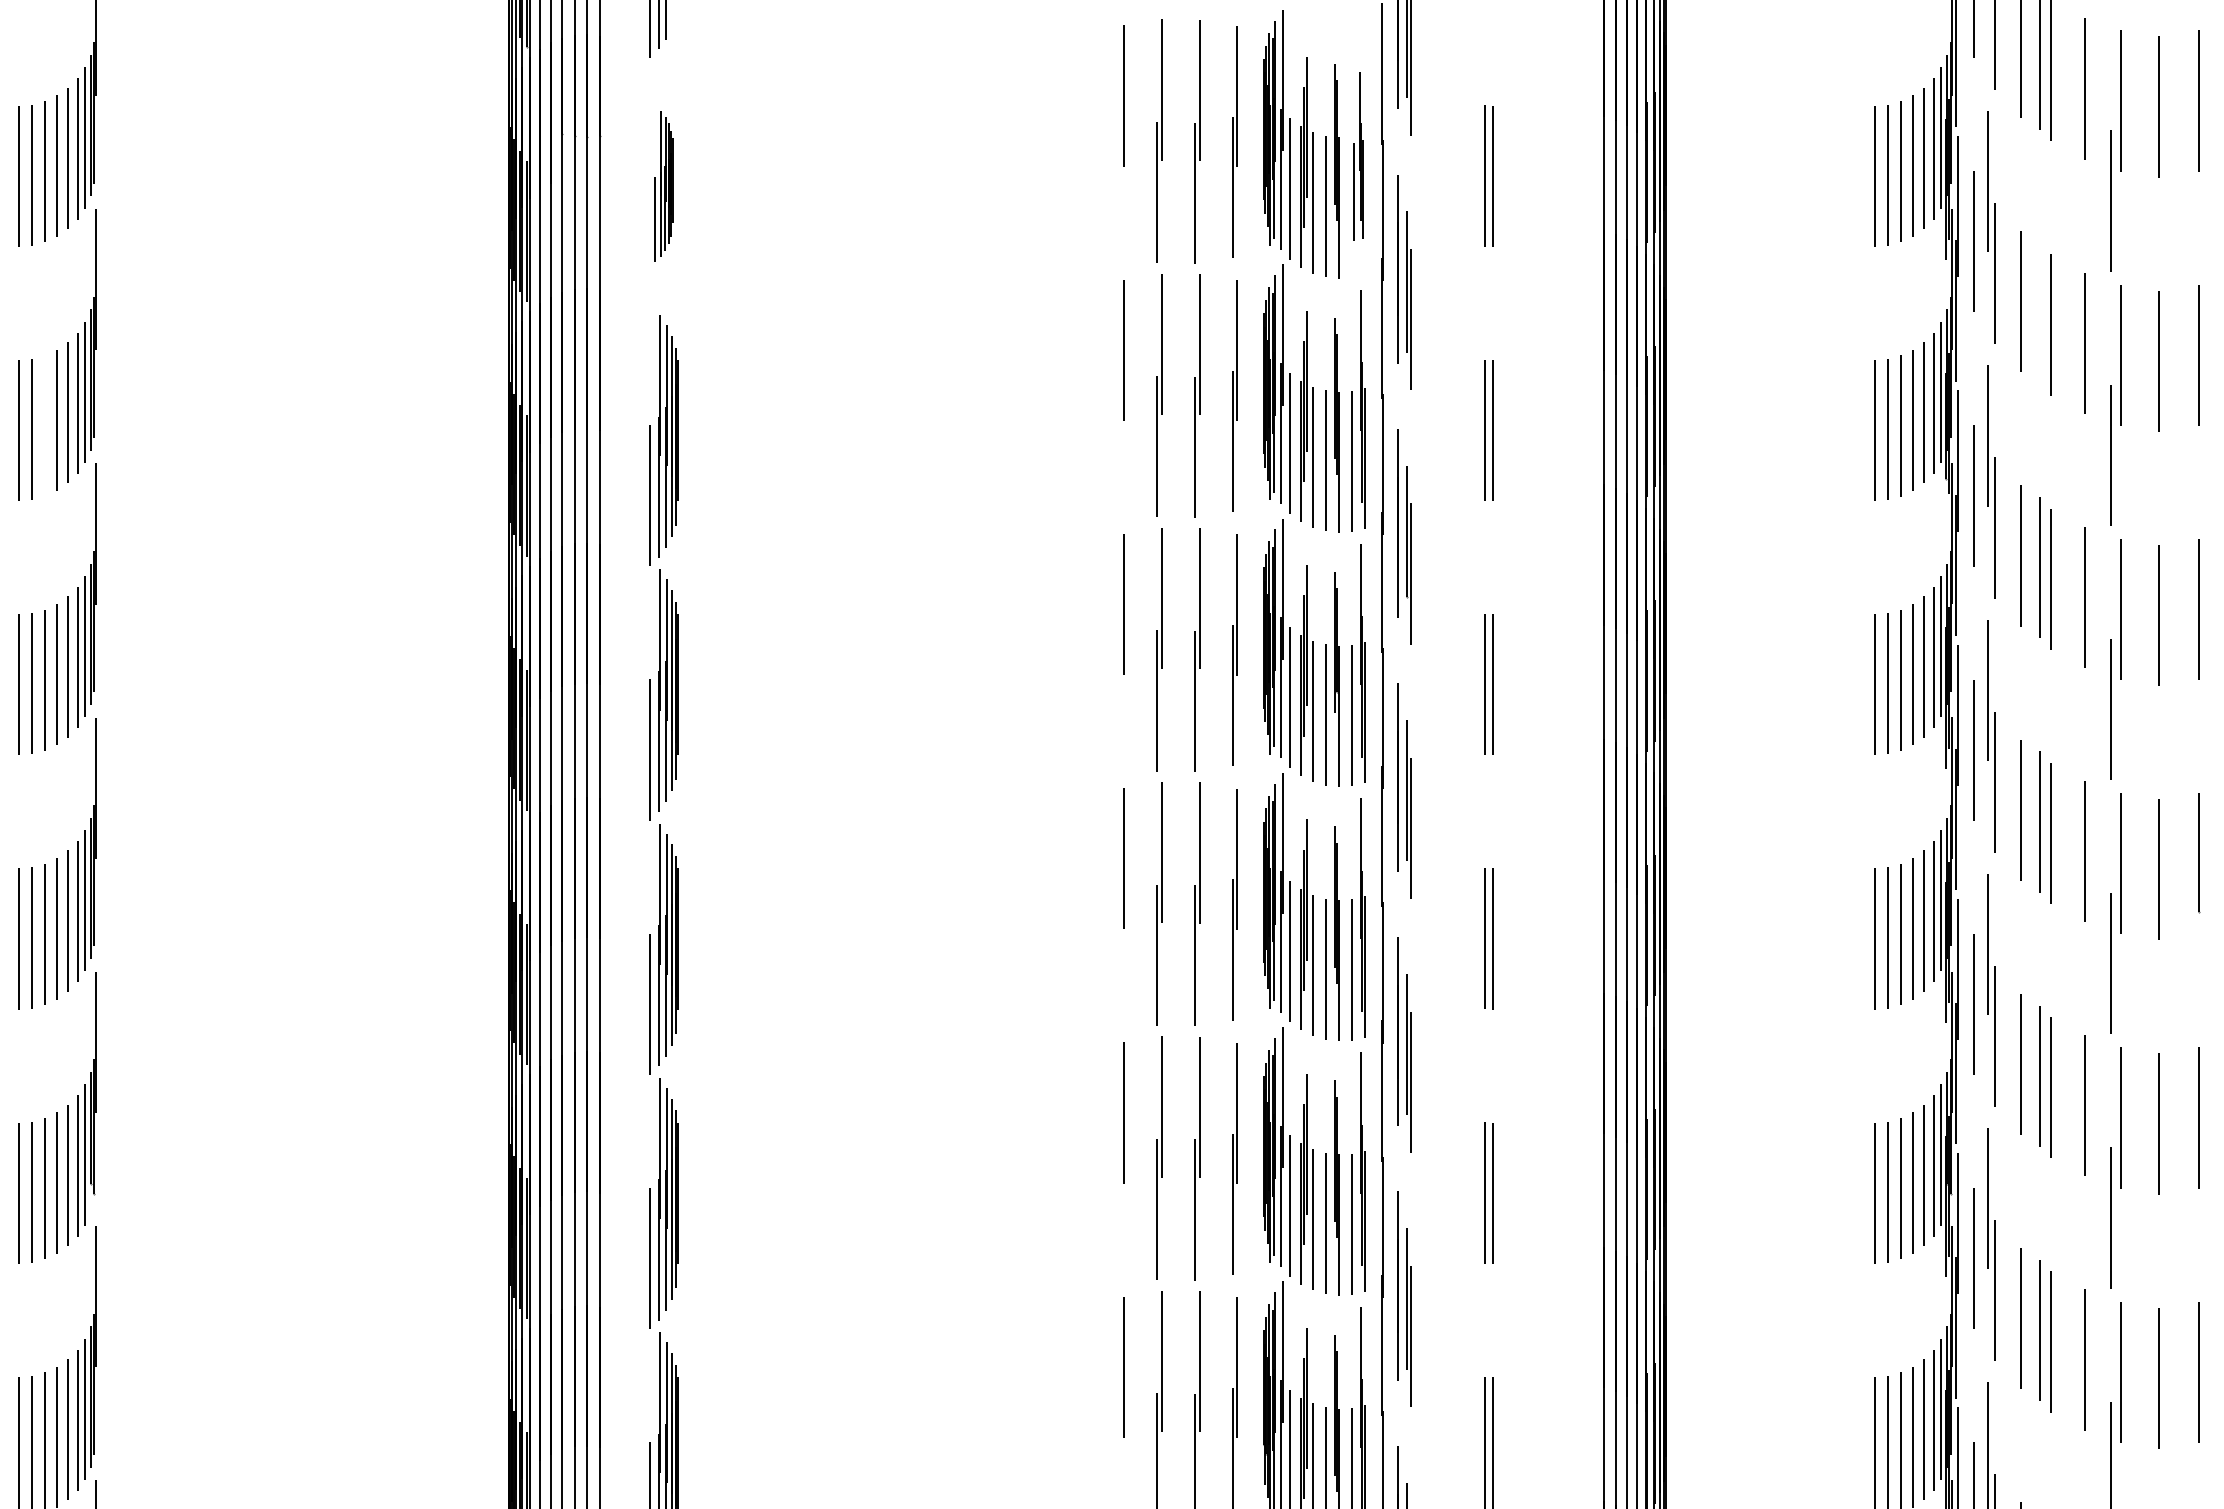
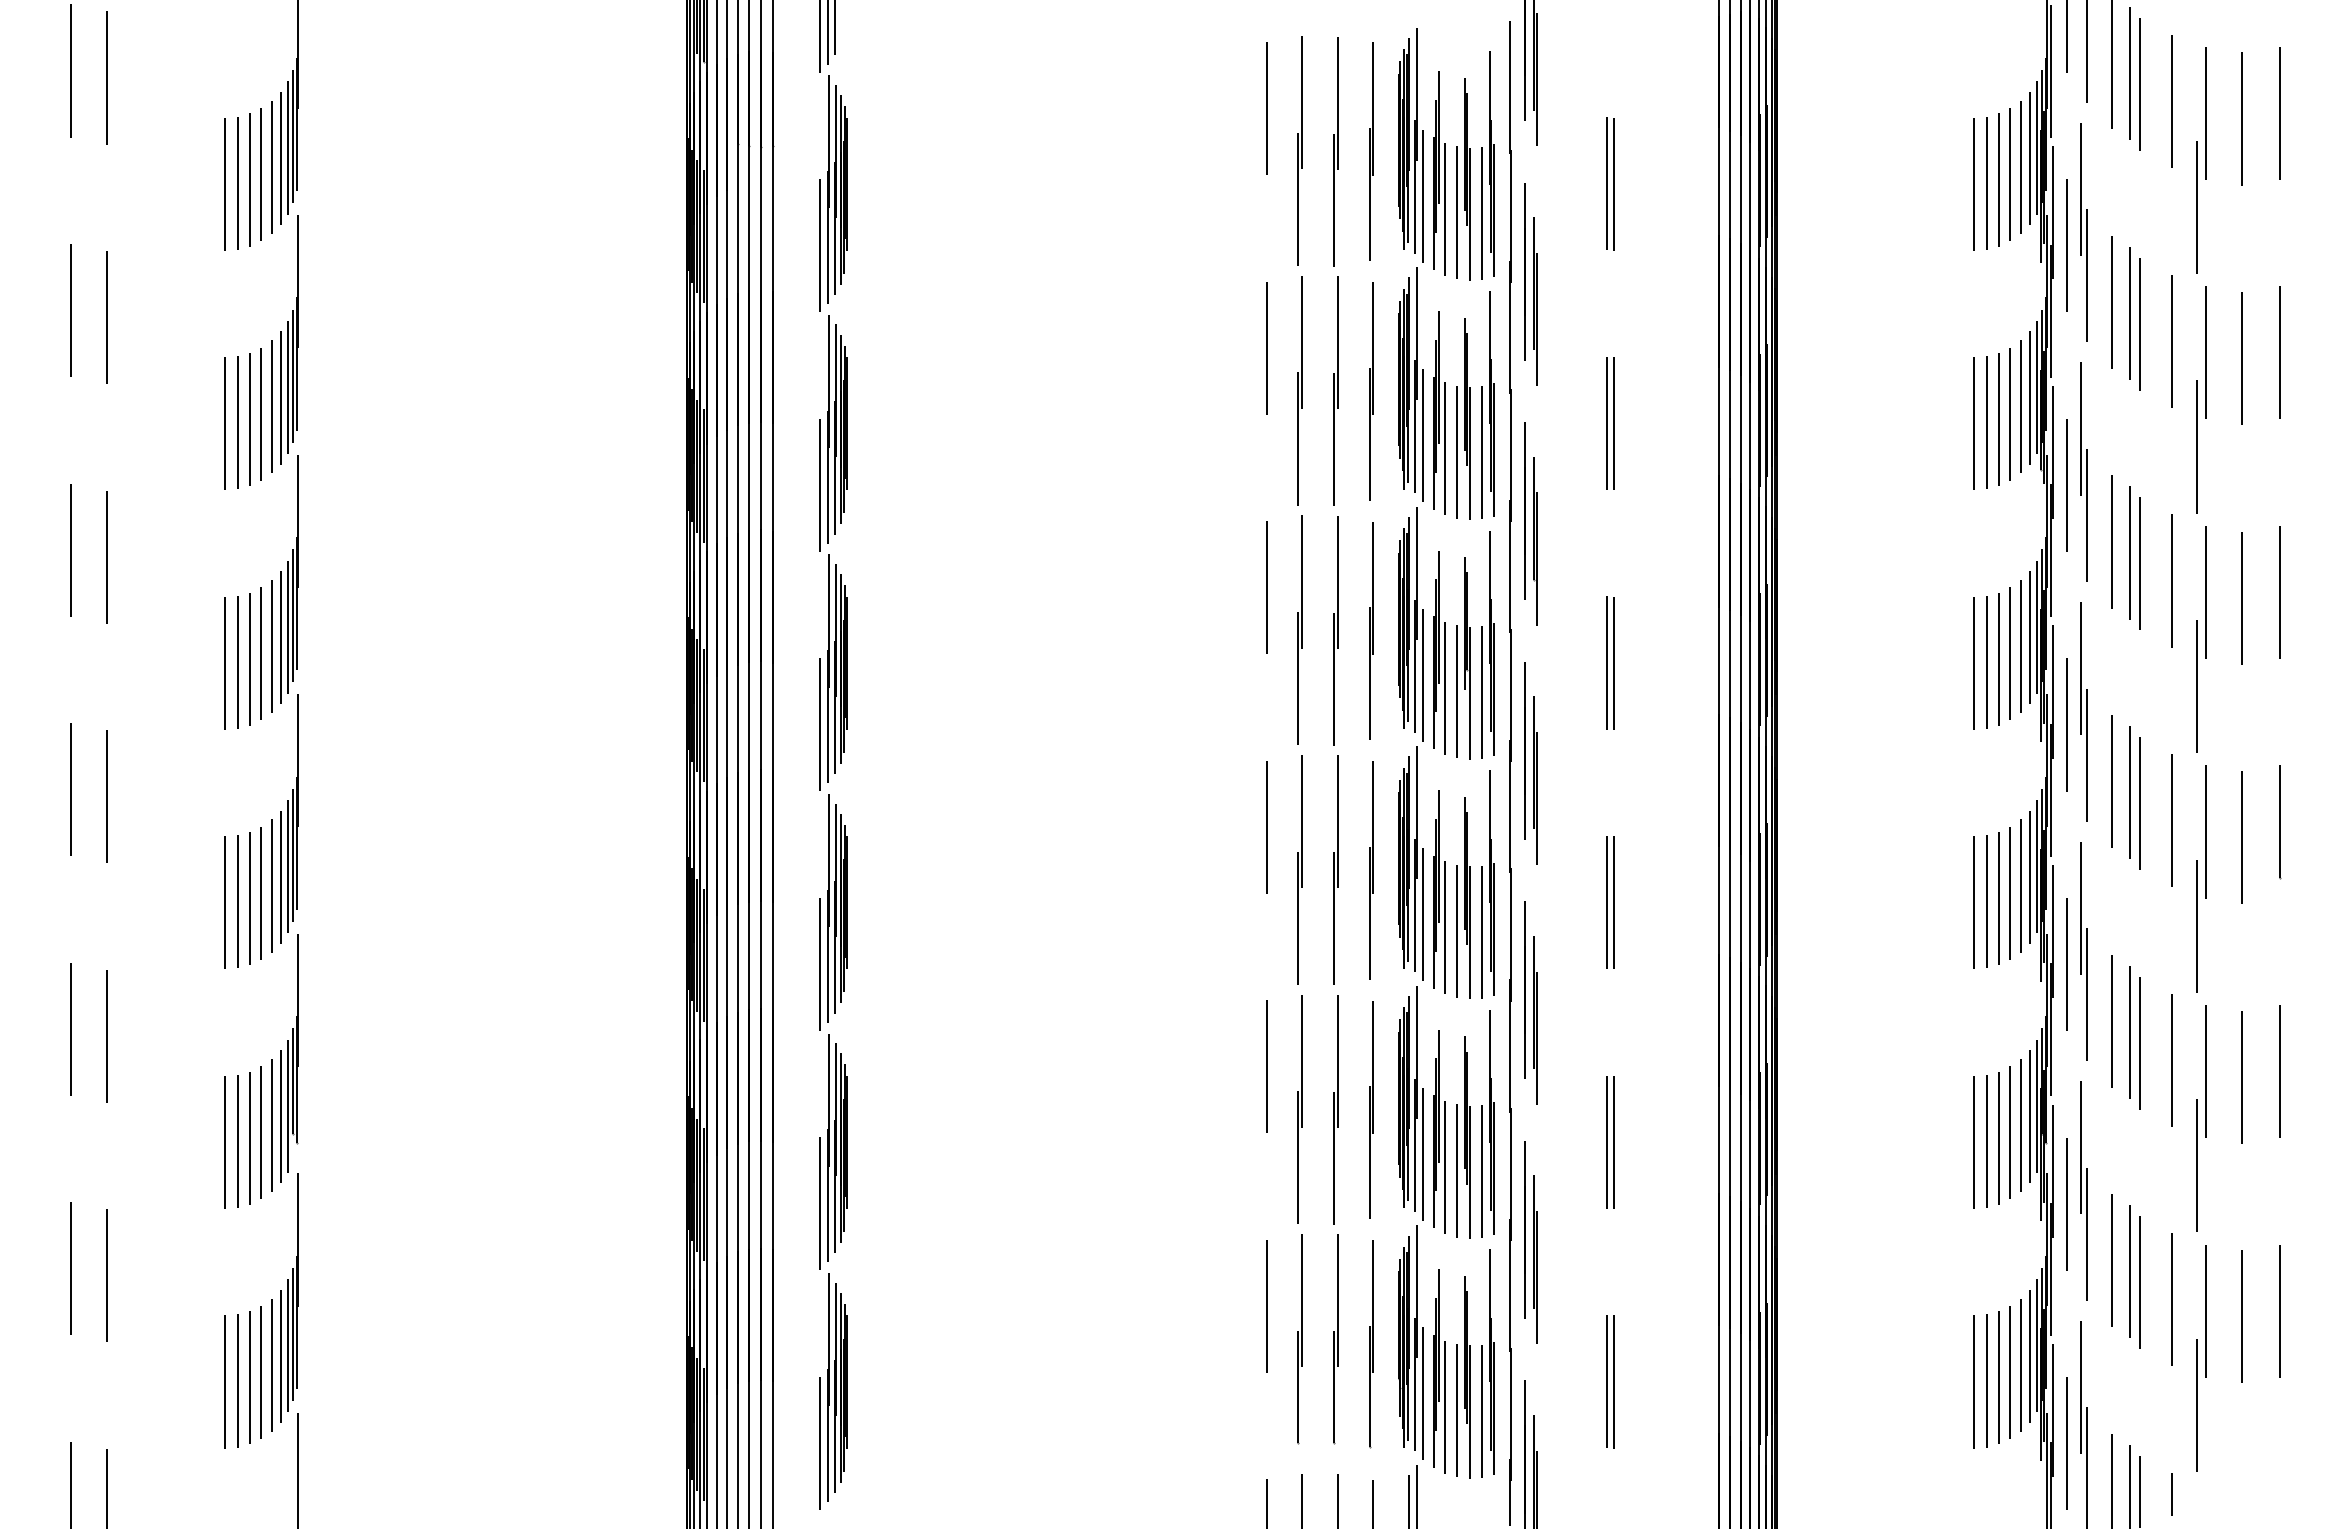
part: (1358, 156) -> (1487, 165), size x1.43
part: (664, 186) -> (833, 193), size x1.67
line: (2039, 313) -> (2129, 313), added
line: (45, 426) -> (250, 419), added

